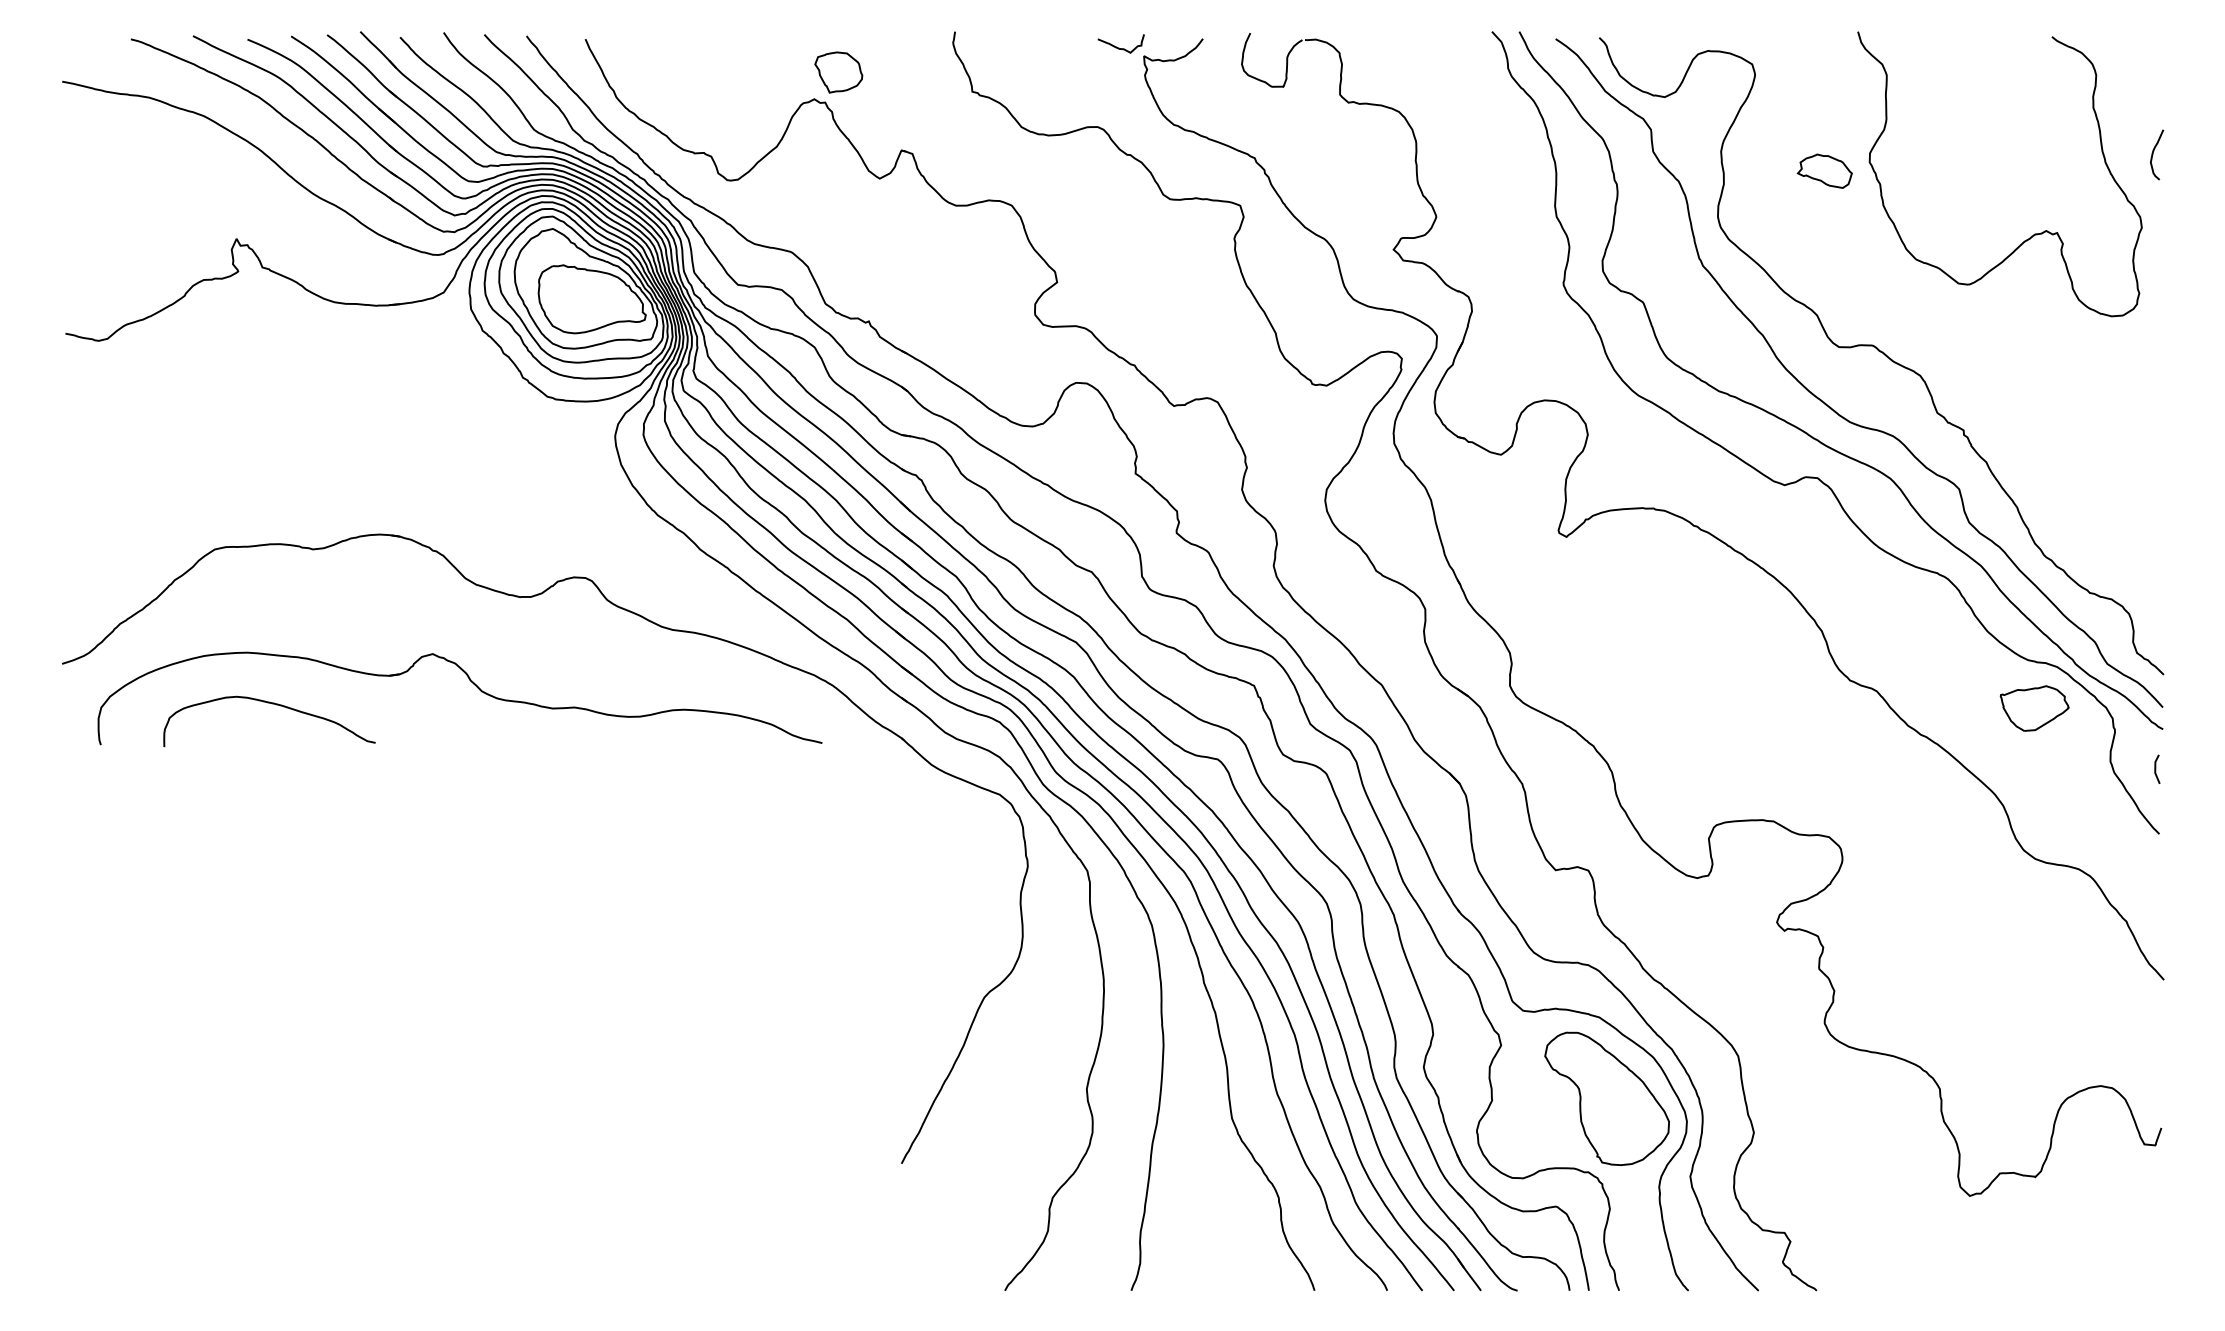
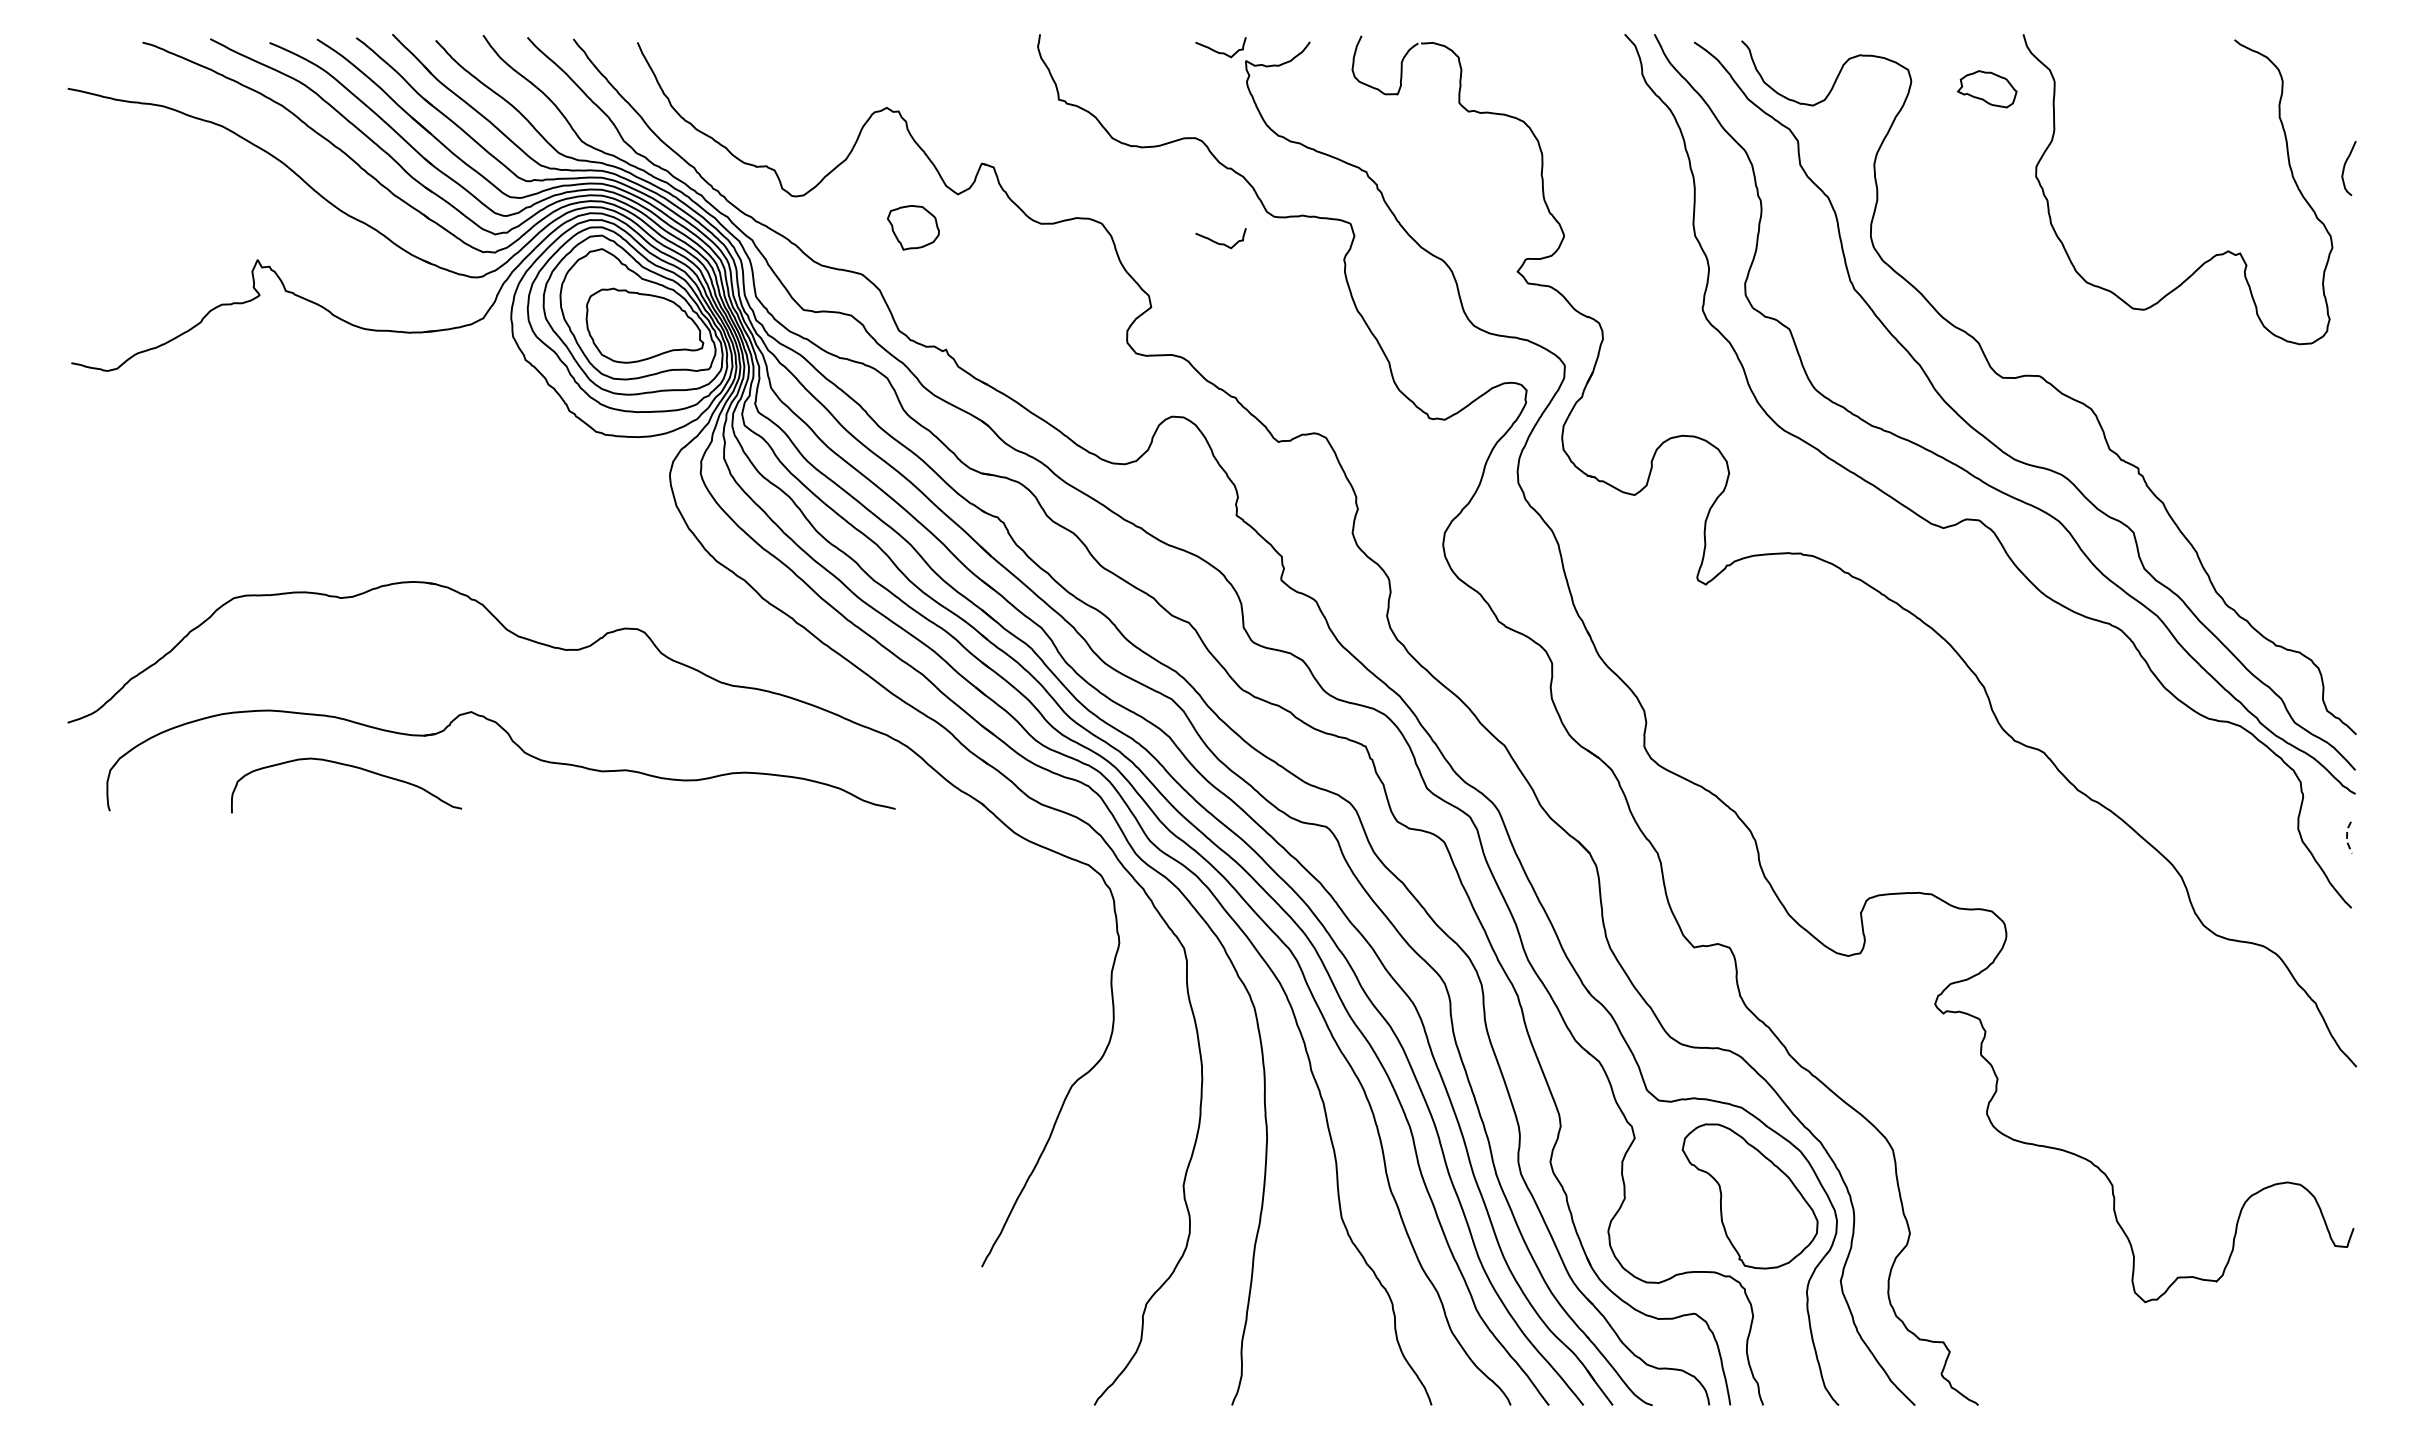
part: (838, 72) -> (913, 227), moved
part: (1824, 171) -> (1986, 89), moved
curve: (1118, 222) -> (1218, 242), added
curve: (275, 704) -> (352, 767), moved
part: (2034, 708) -> (2215, 771), removed
line: (2155, 769) -> (2347, 837), solid -> dashed

